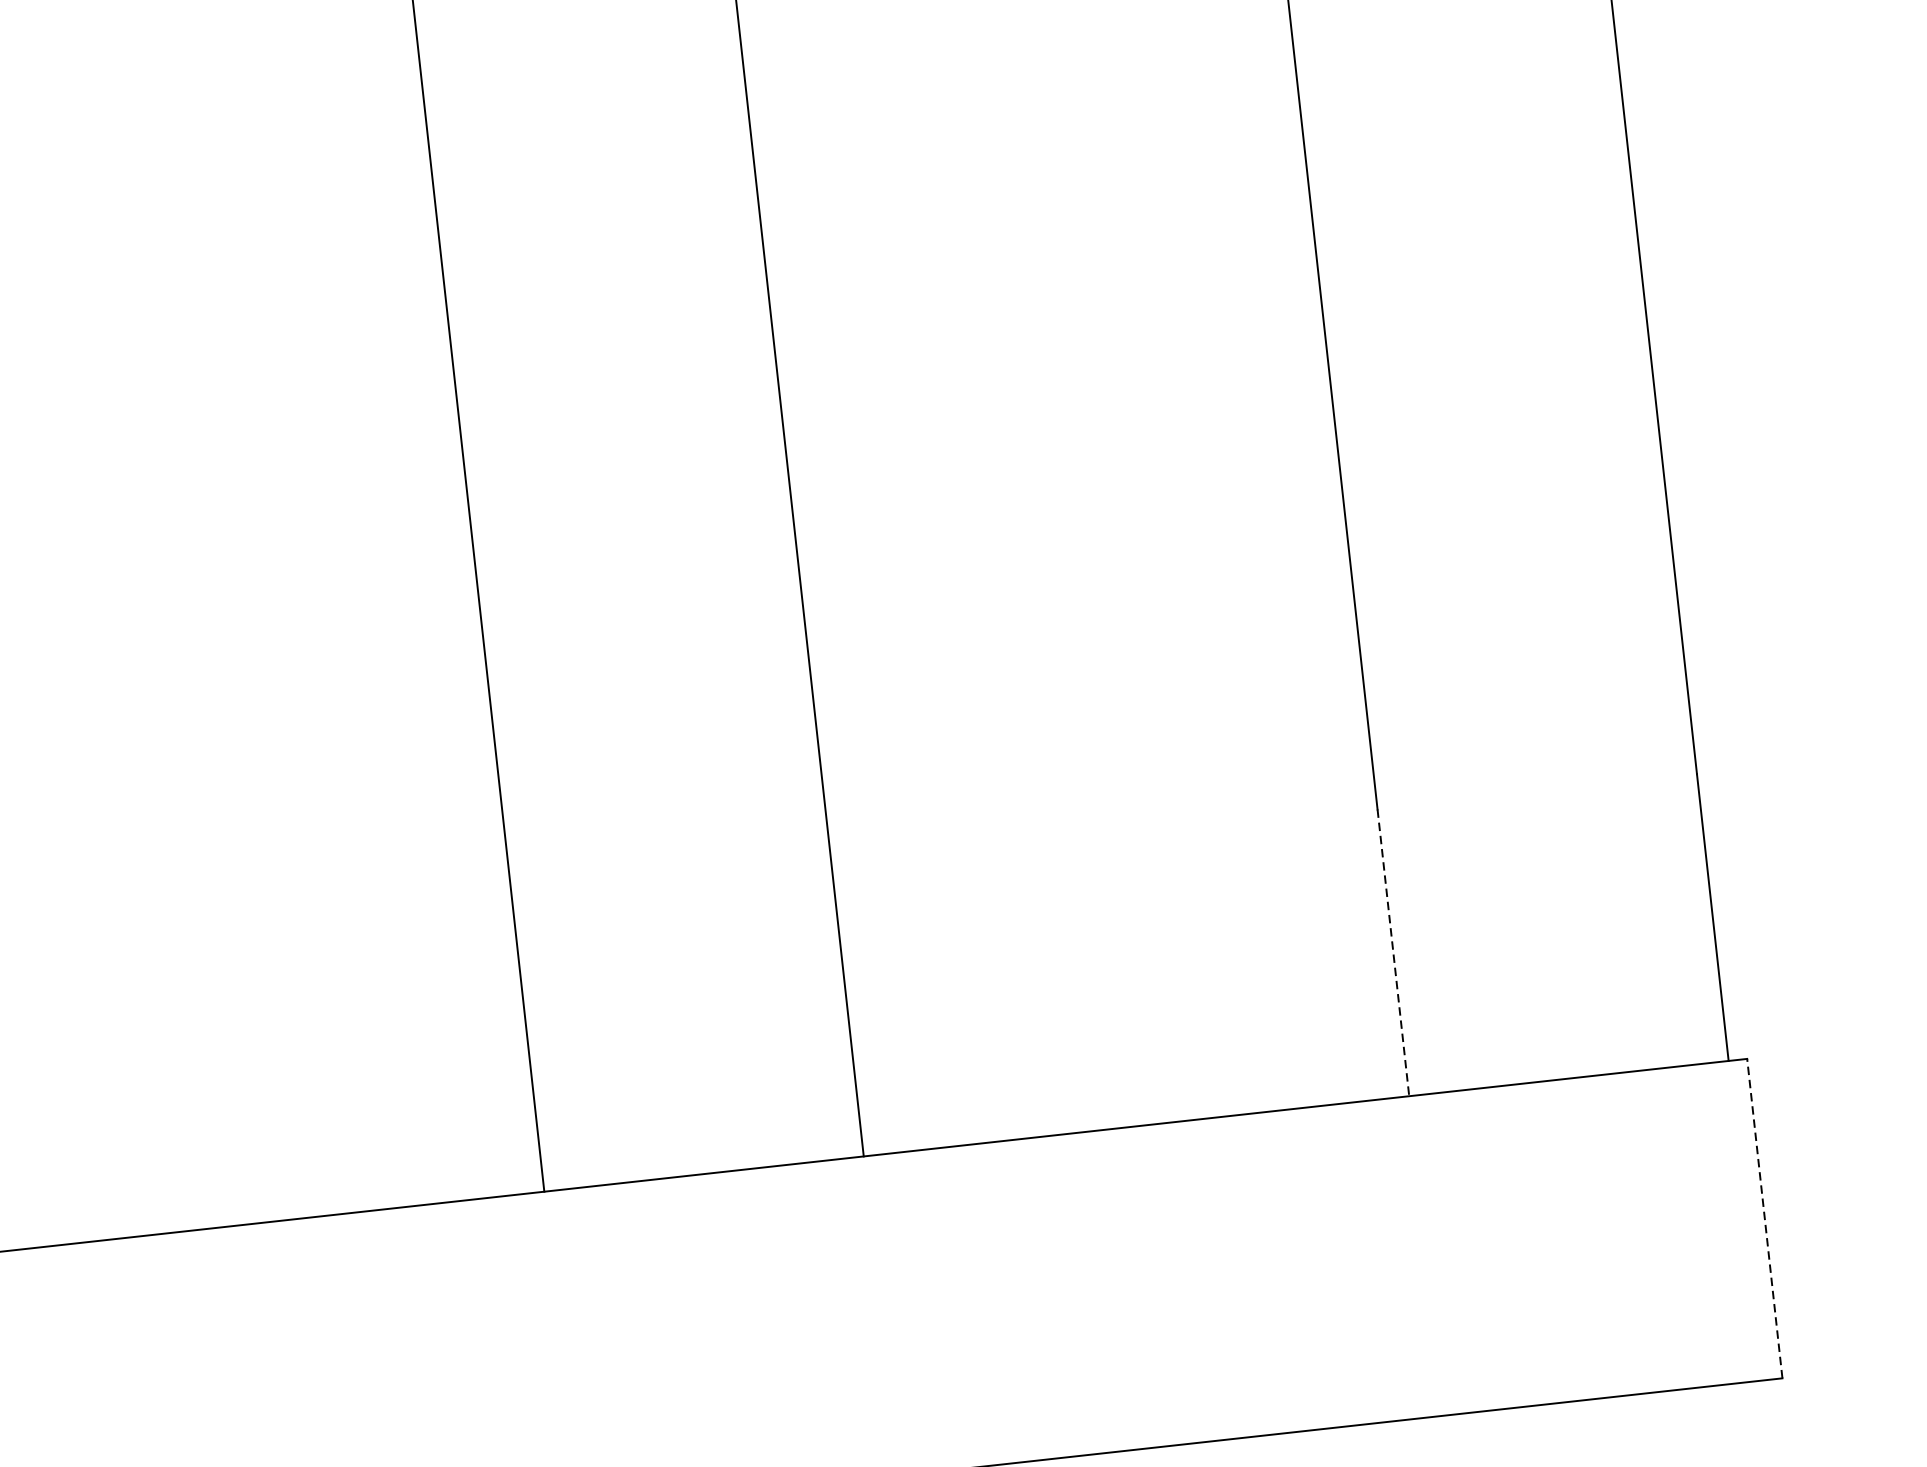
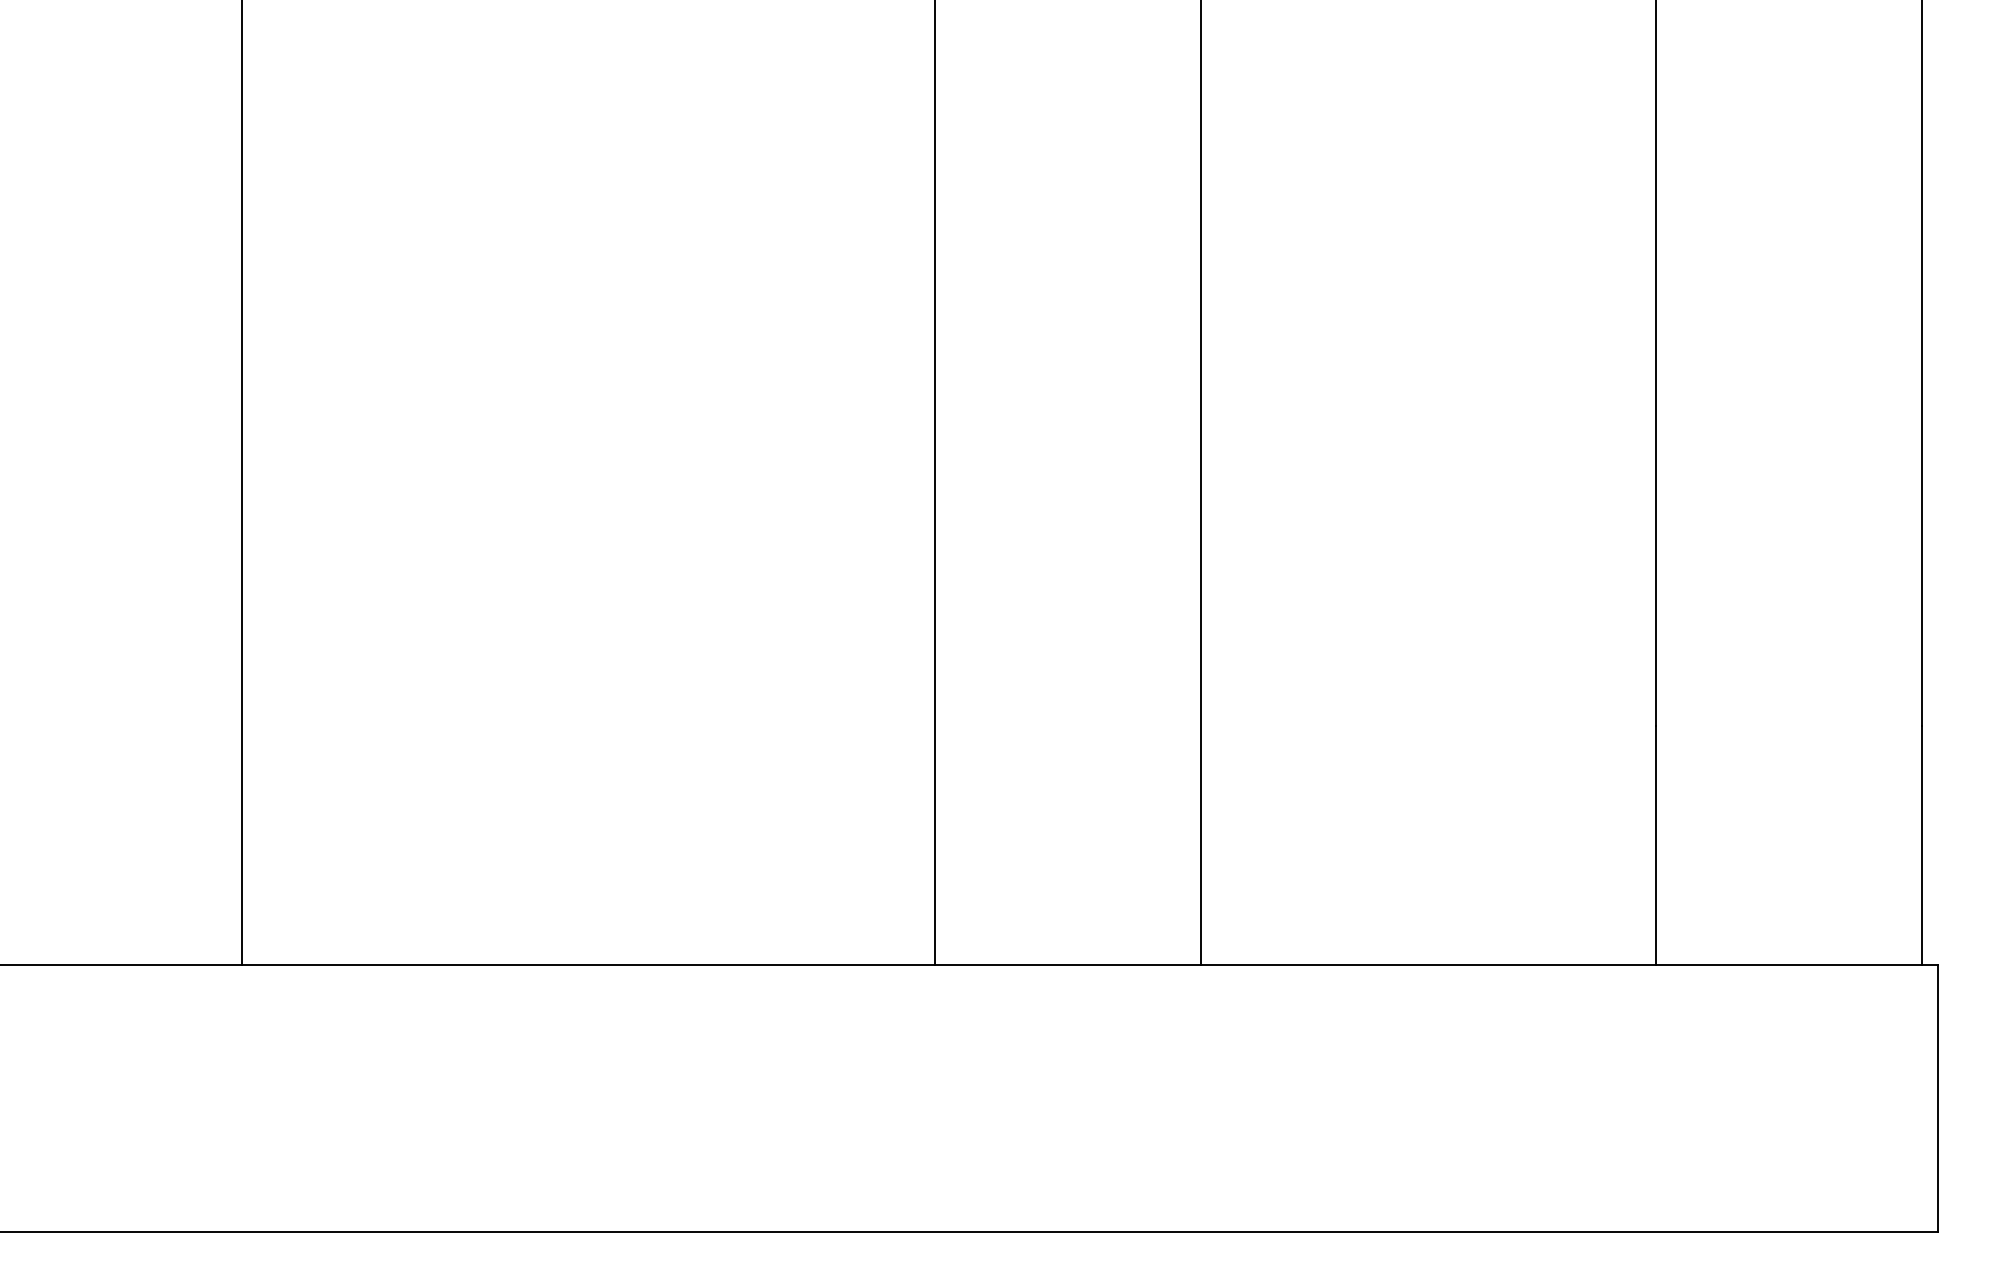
line: (1393, 952) -> (1656, 845), dashed -> solid
line: (1764, 1218) -> (1937, 1098), dashed -> solid

